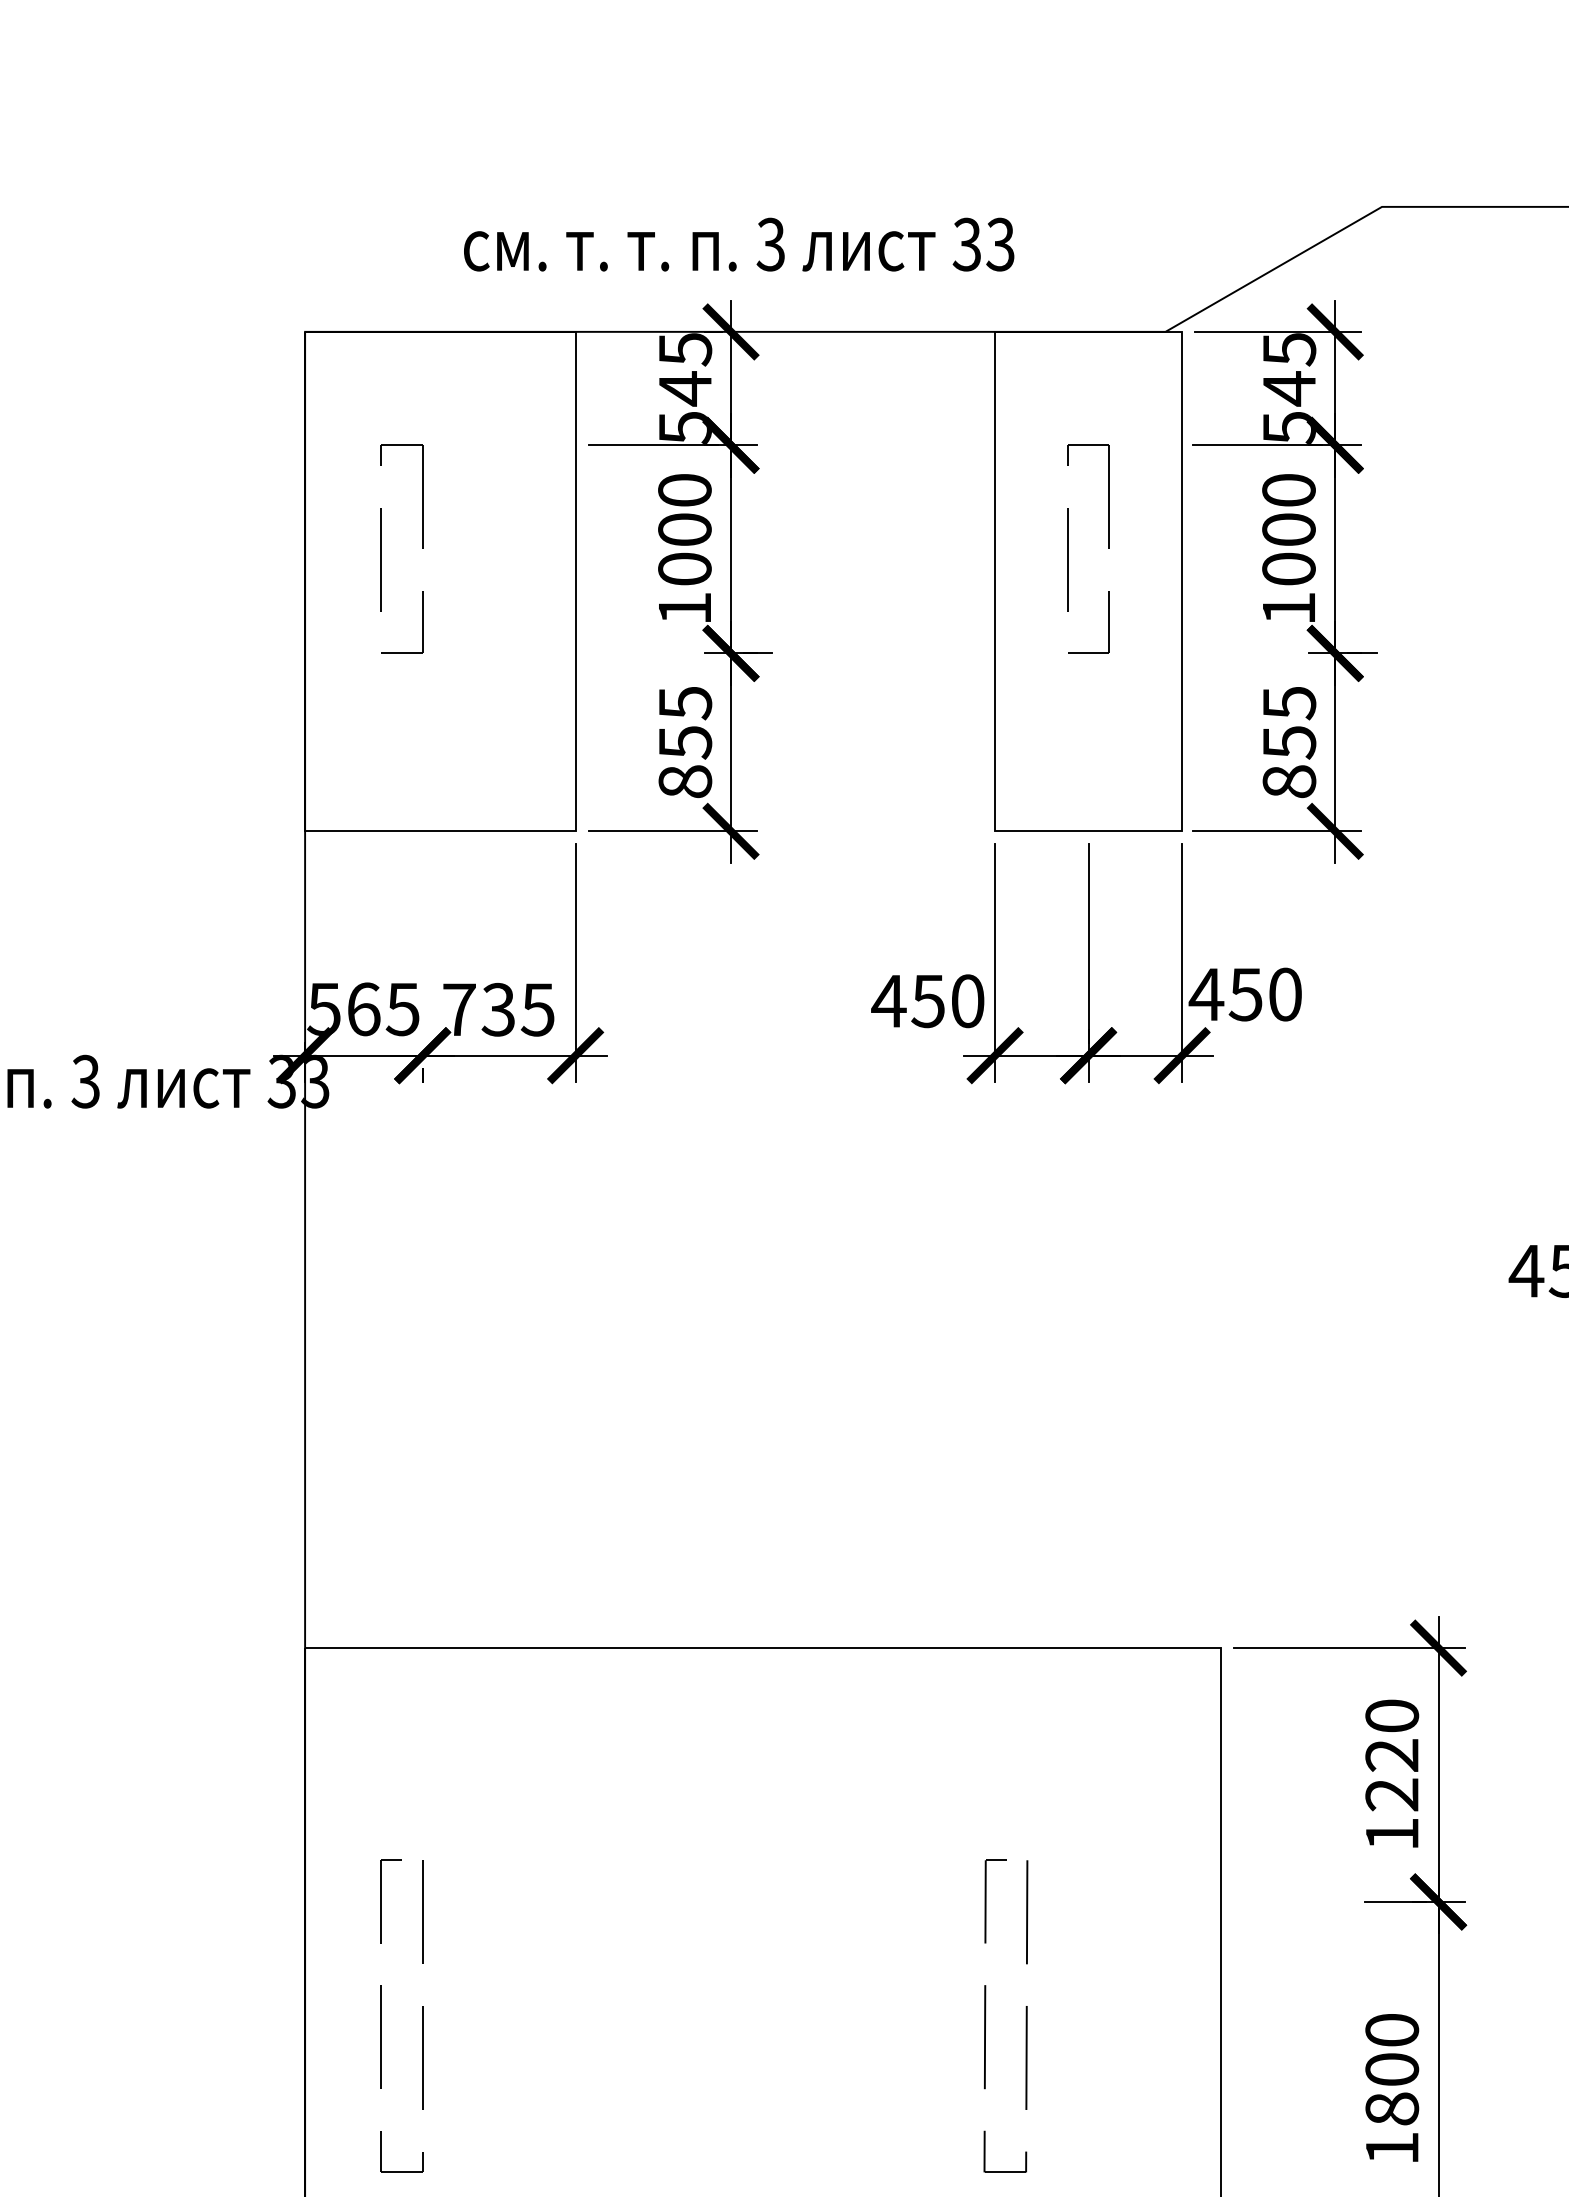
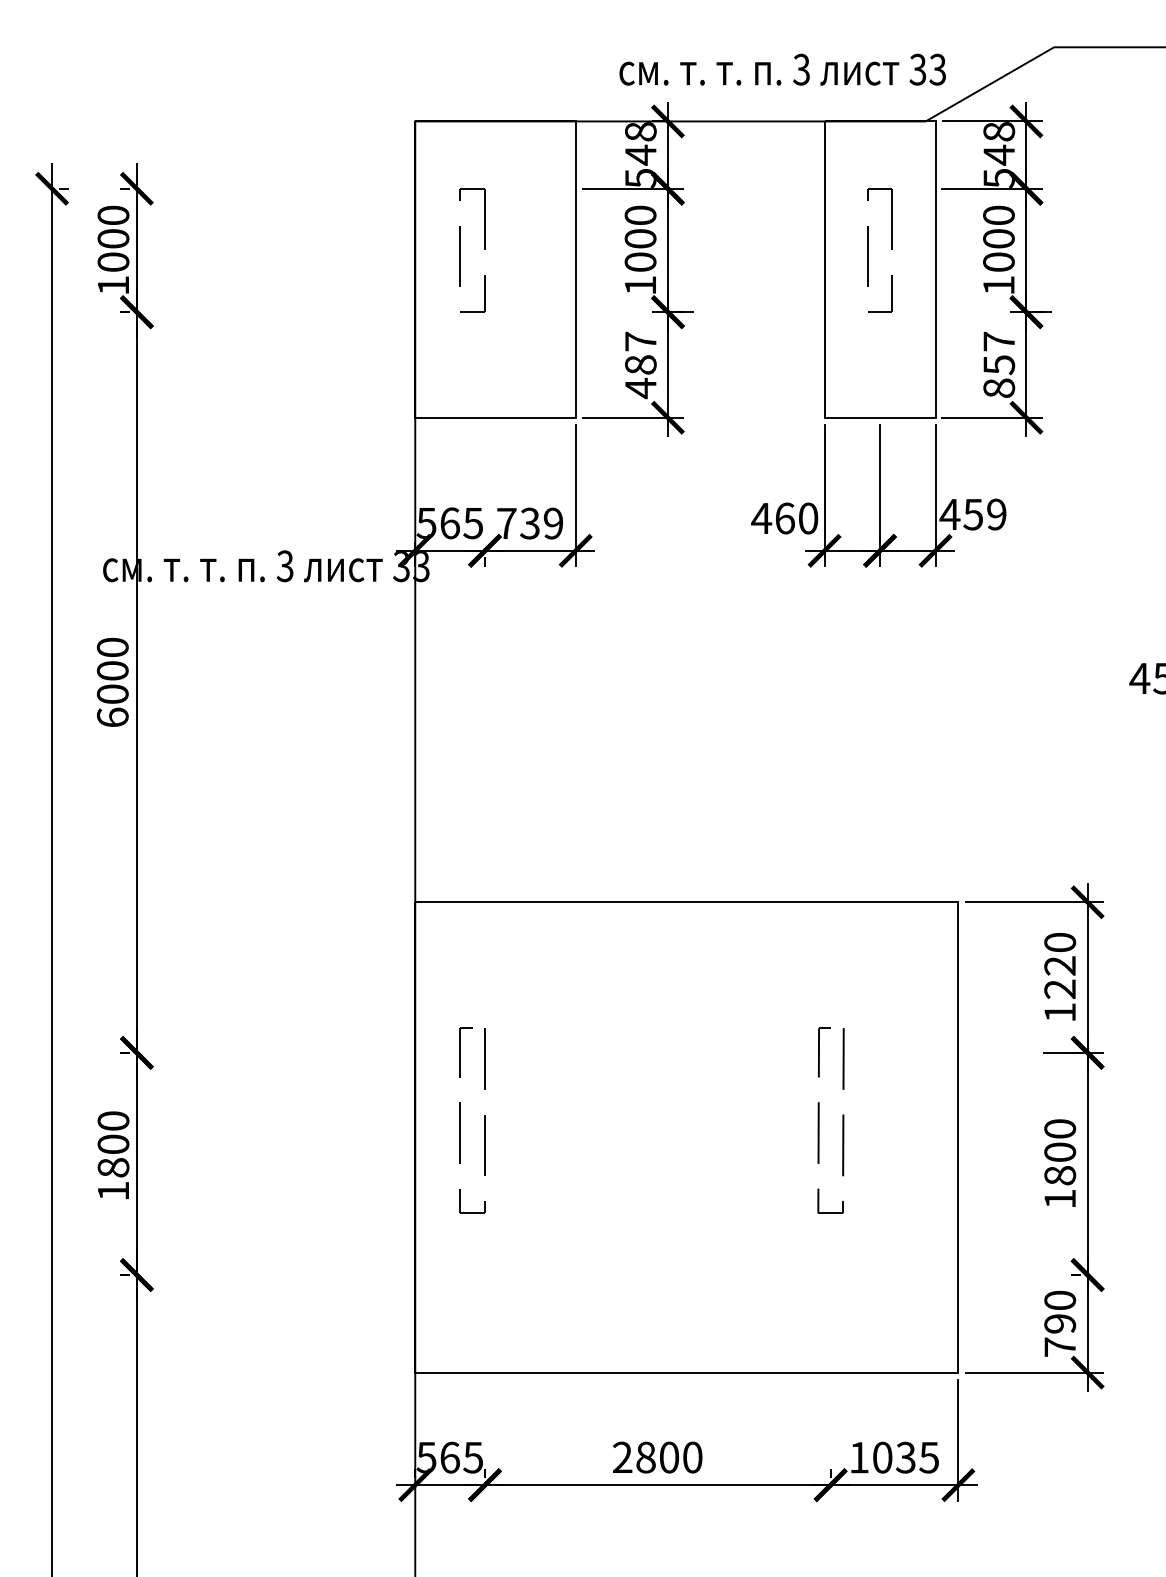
text: (738, 244) -> (782, 69), moved
text: (684, 348) -> (640, 131), 545 -> 548
text: (1288, 348) -> (998, 131), 545 -> 548
text: (1289, 702) -> (999, 341), 855 -> 857
text: (684, 743) -> (640, 365), 855 -> 487
text: (1284, 994) -> (996, 514), 450 -> 459
text: (927, 1001) -> (784, 518), 450 -> 460
text: (538, 1009) -> (553, 523), 735 -> 739

